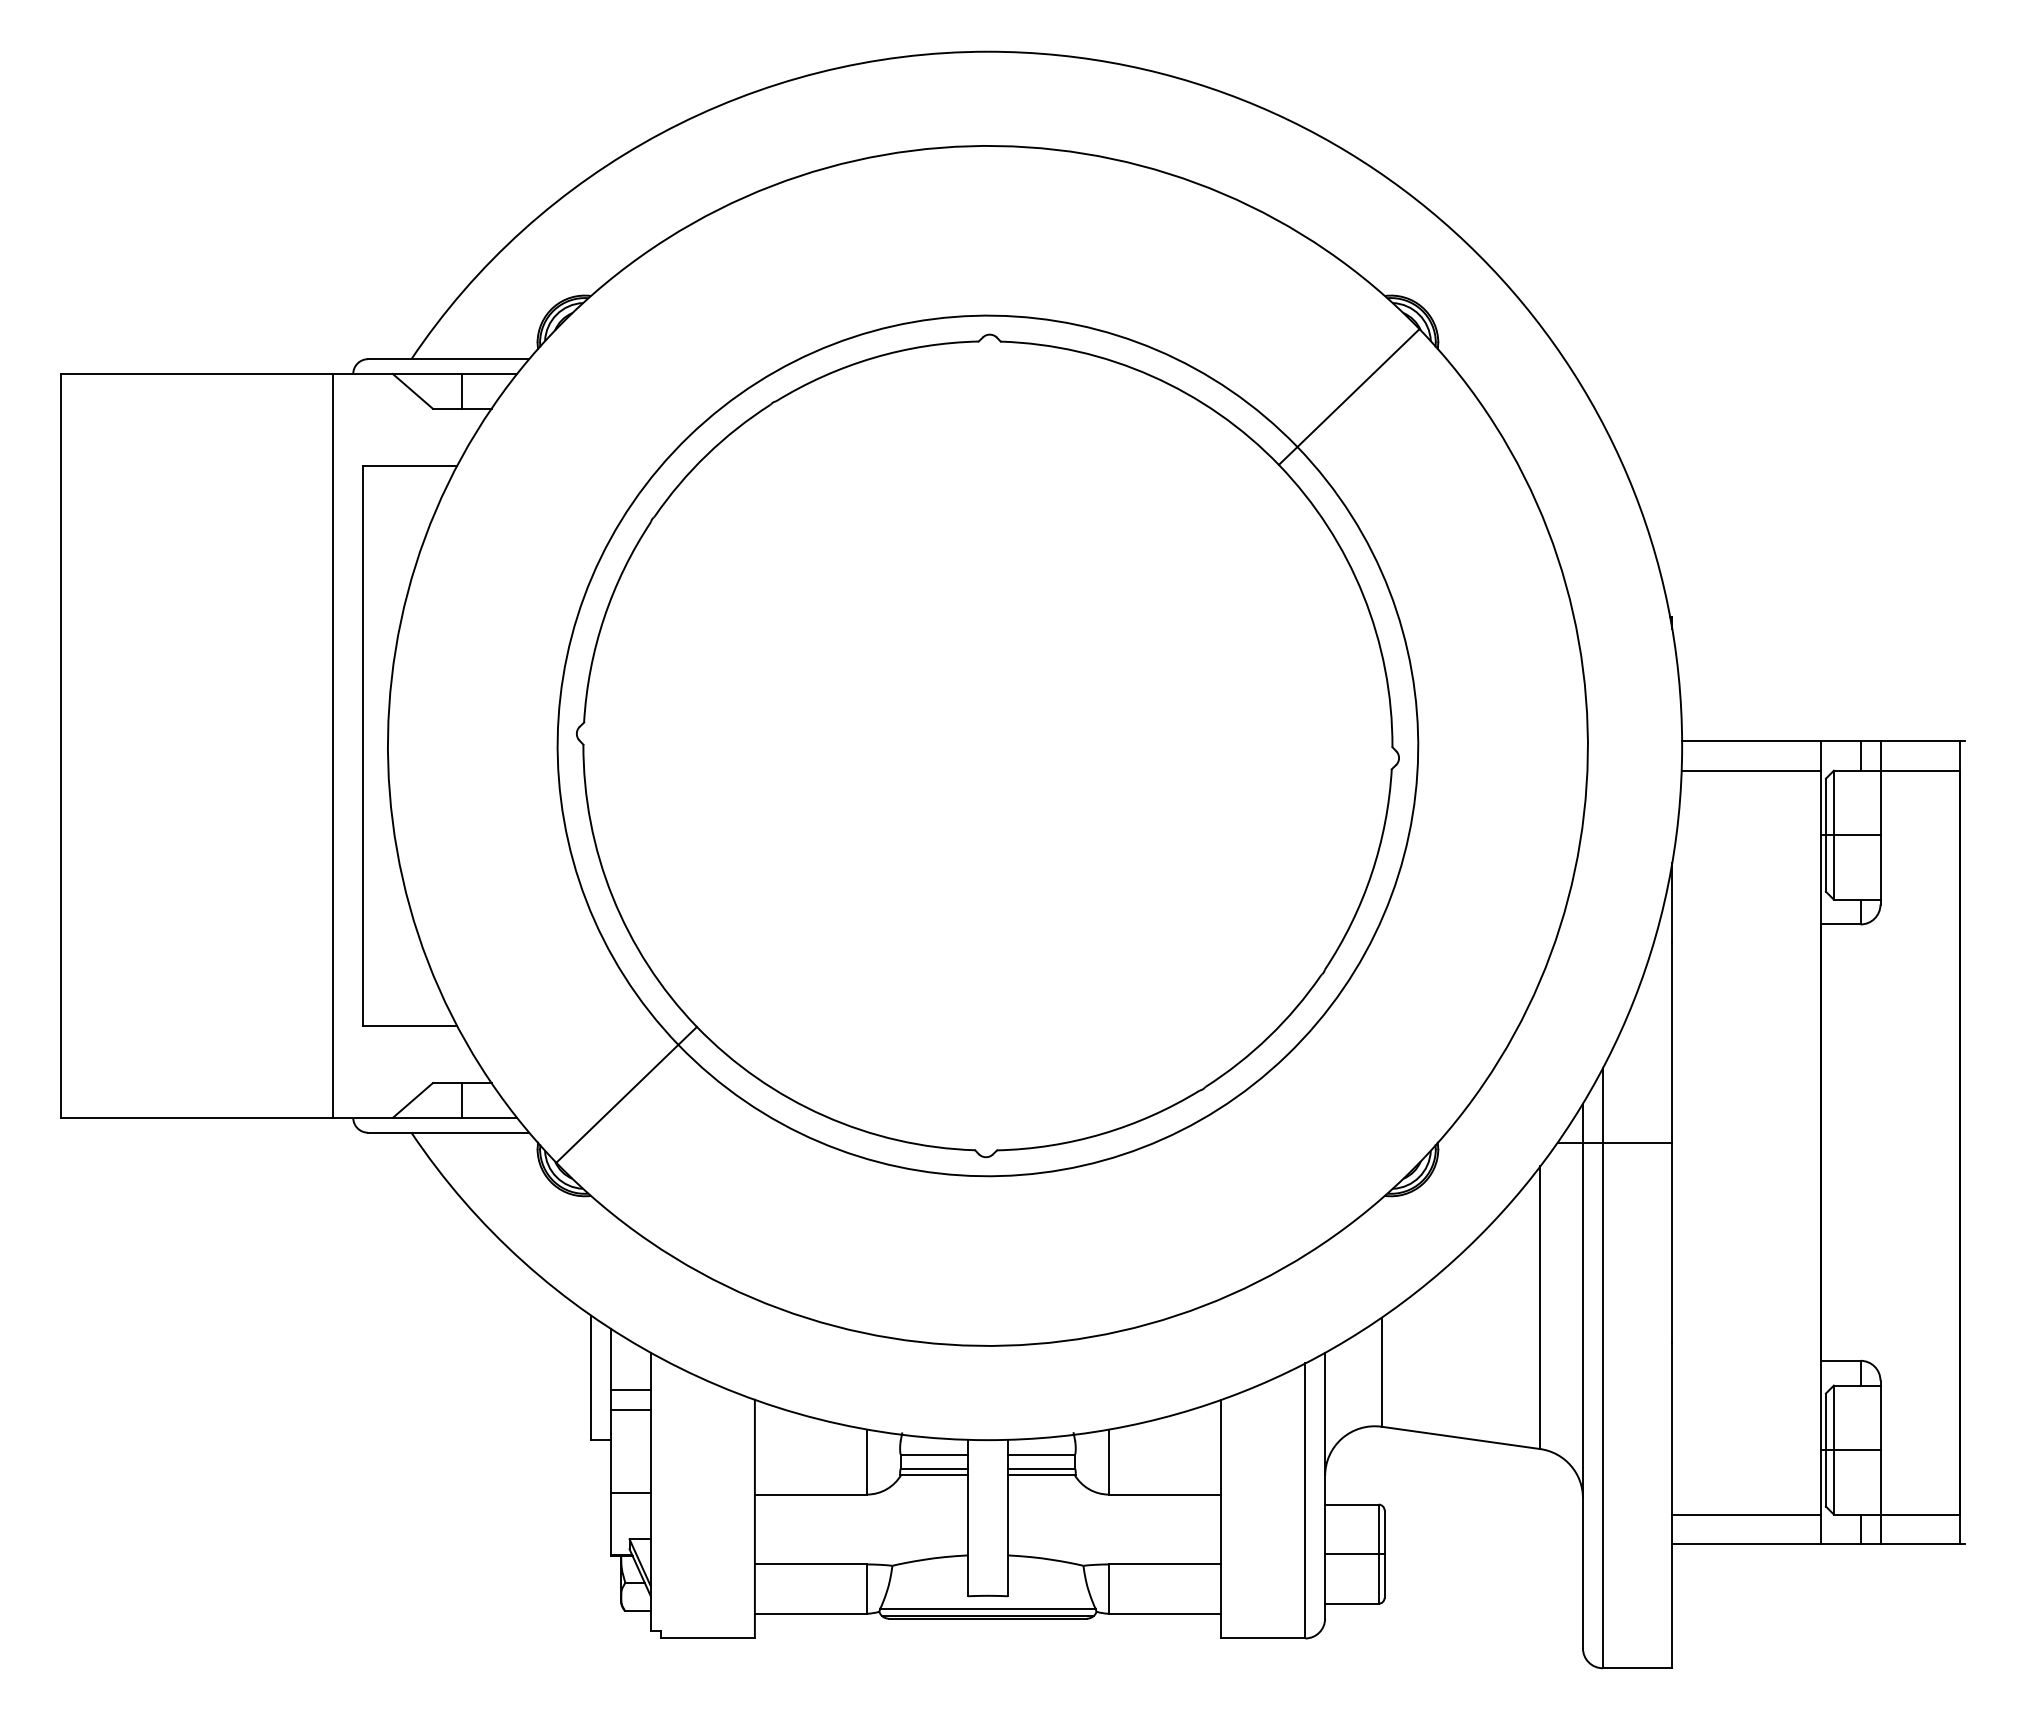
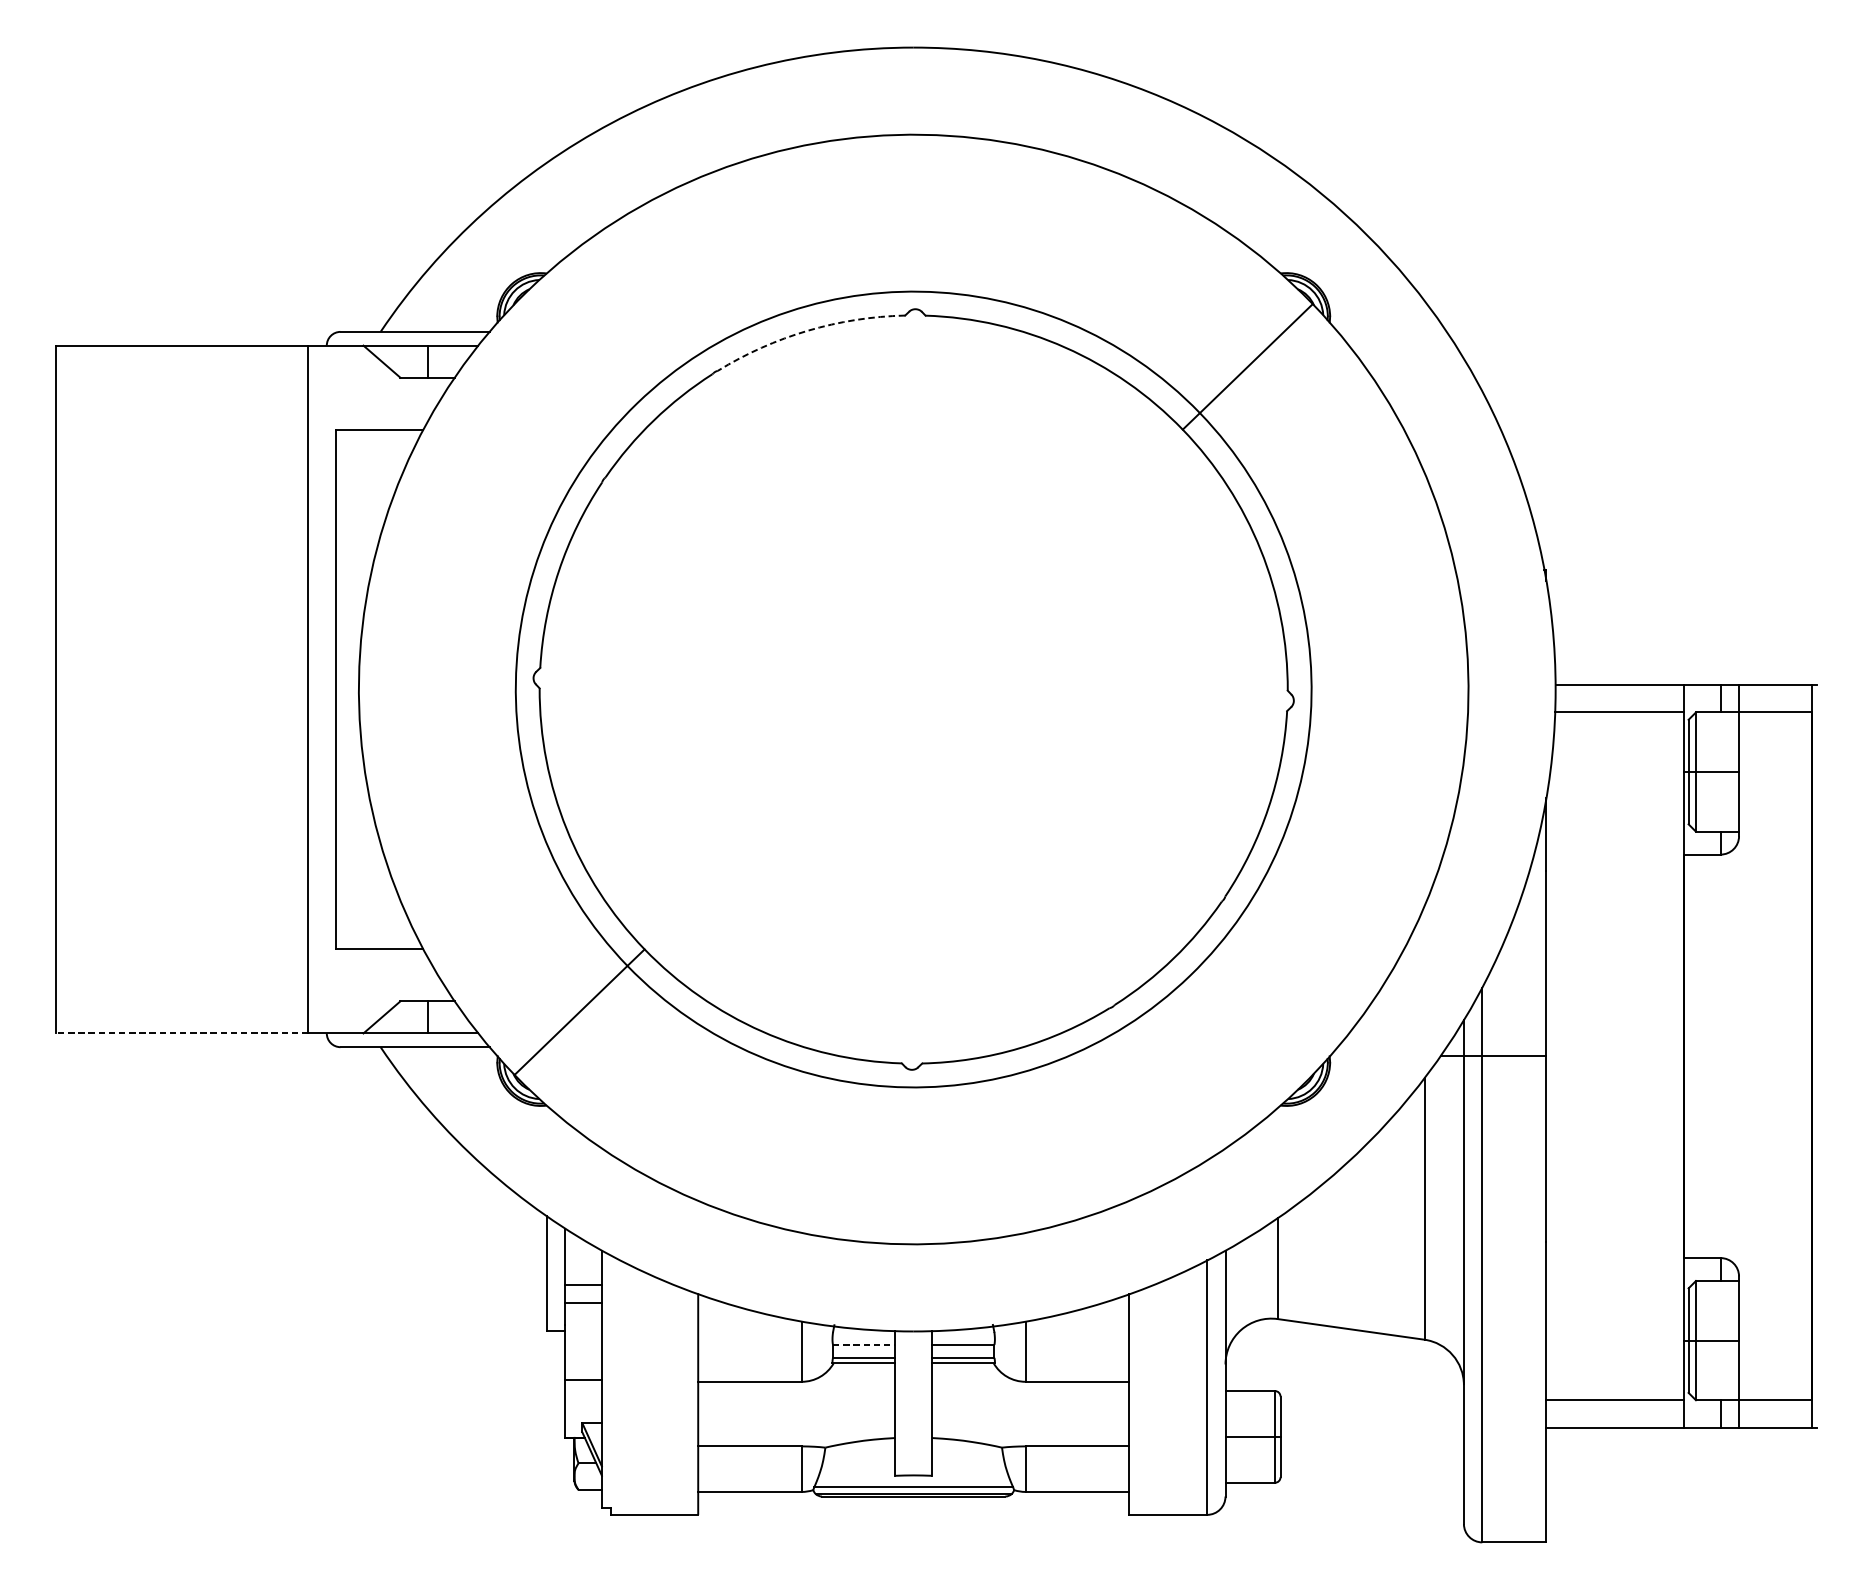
arc: (873, 357) -> (807, 330), solid -> dashed
line: (196, 1117) -> (181, 1033), solid -> dashed
line: (934, 1454) -> (864, 1344), solid -> dashed

